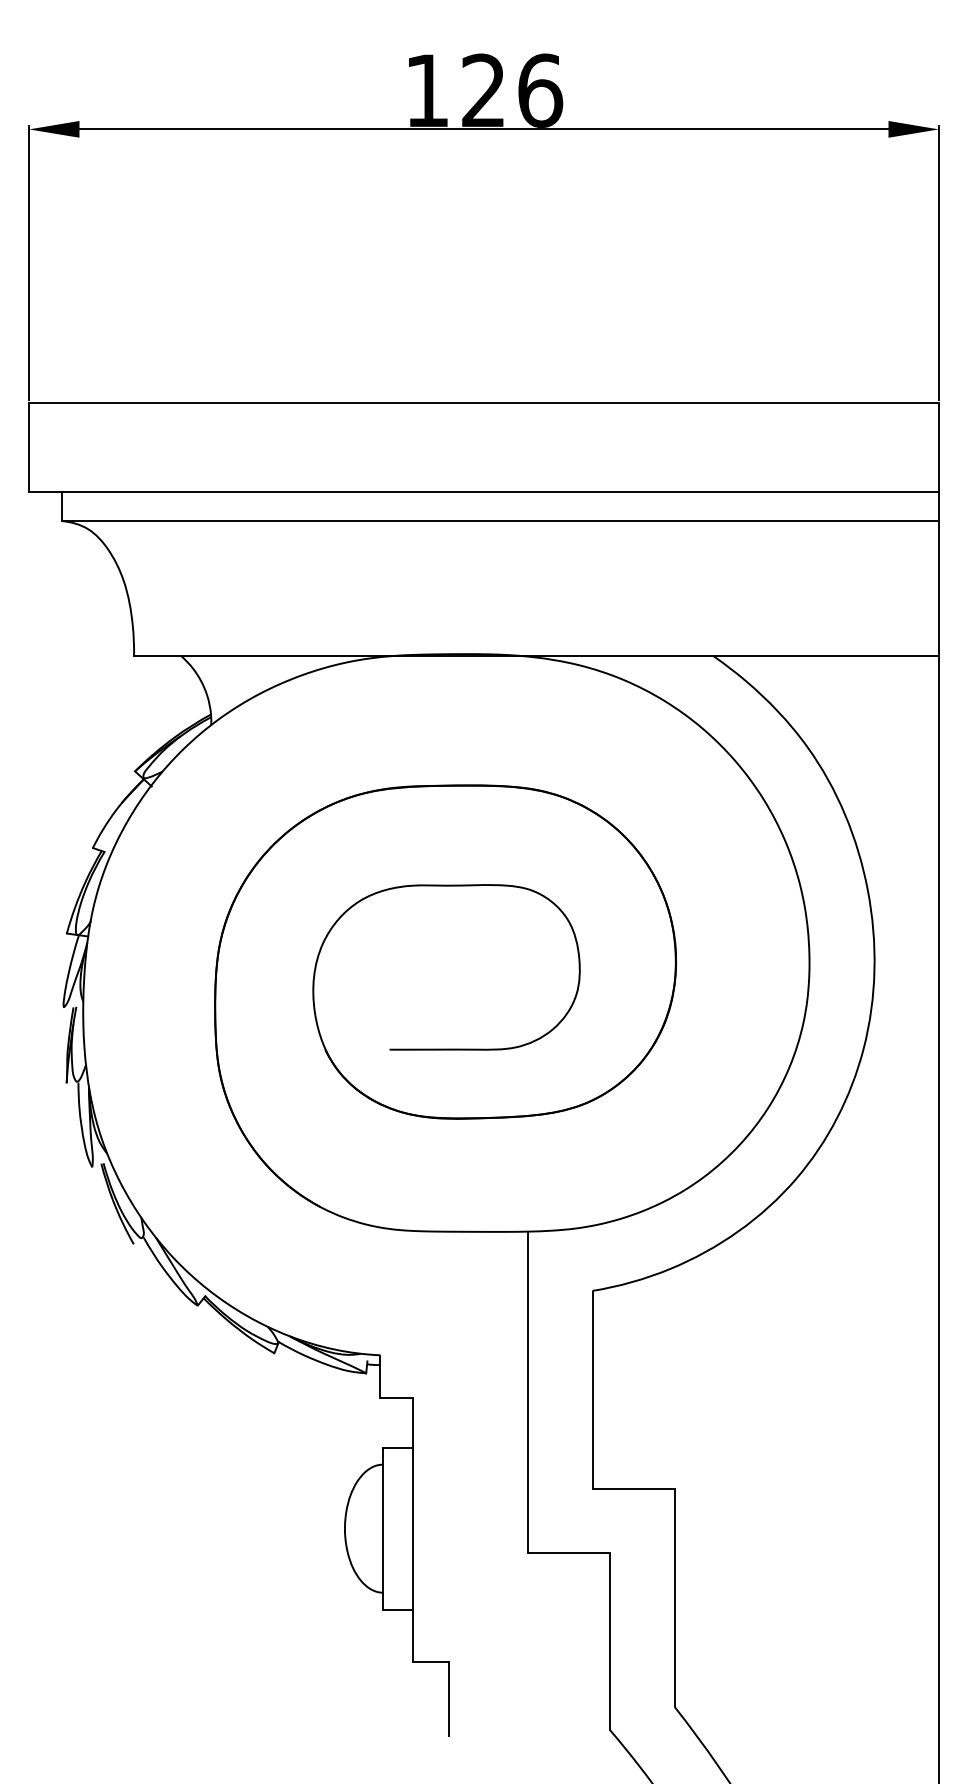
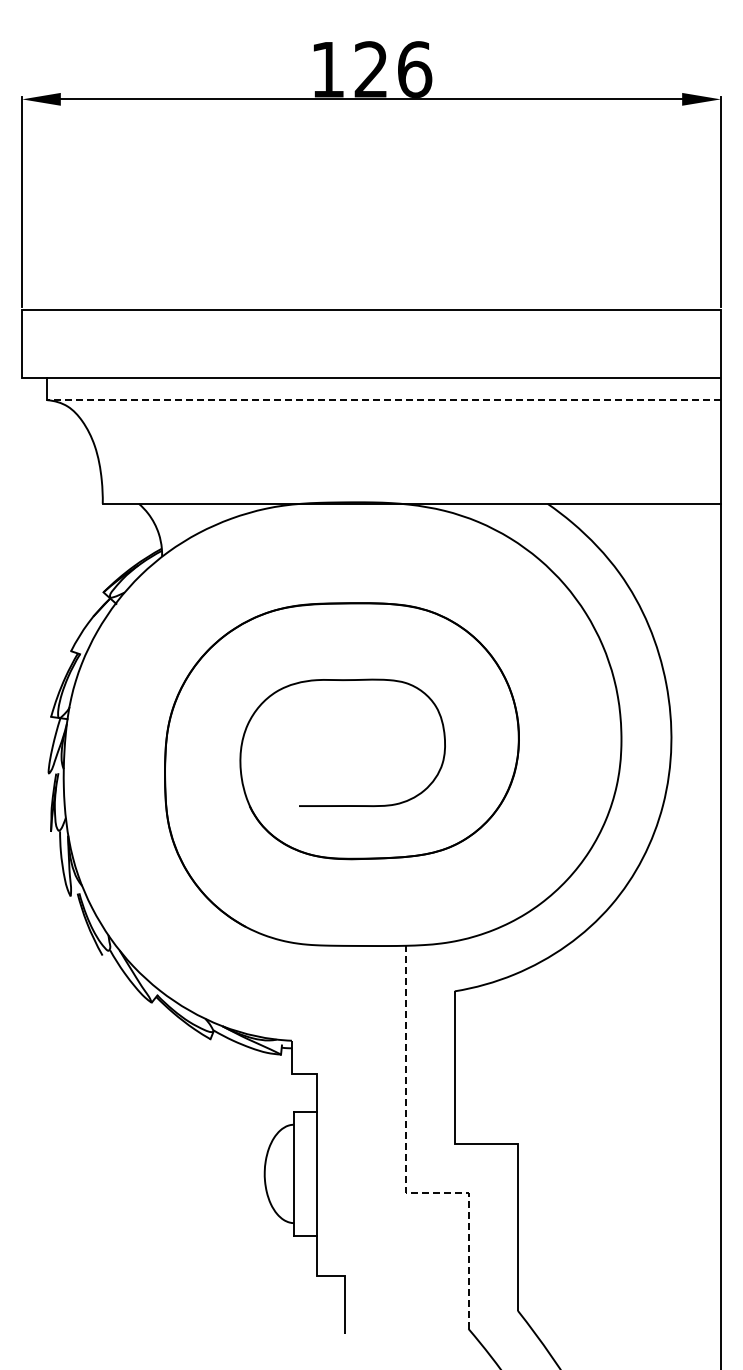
line: (500, 521) -> (384, 400), solid -> dashed
line: (528, 1522) -> (405, 1169), solid -> dashed

